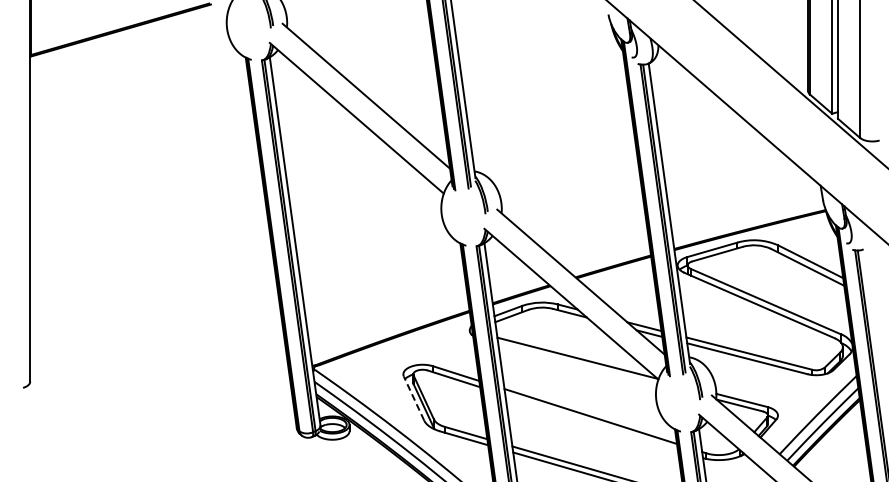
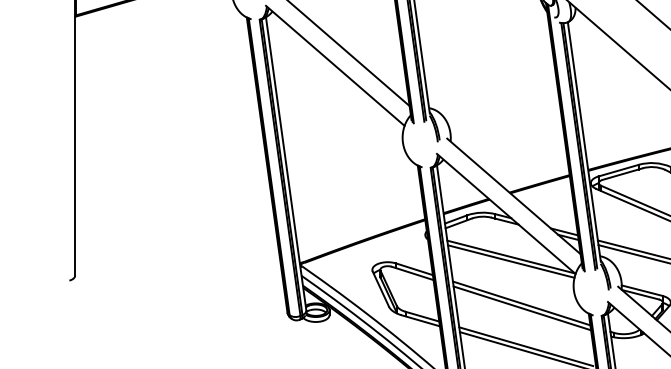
line: (577, 363) -> (511, 261), added
line: (413, 398) -> (380, 289), dashed -> solid
line: (591, 422) -> (522, 308), added

